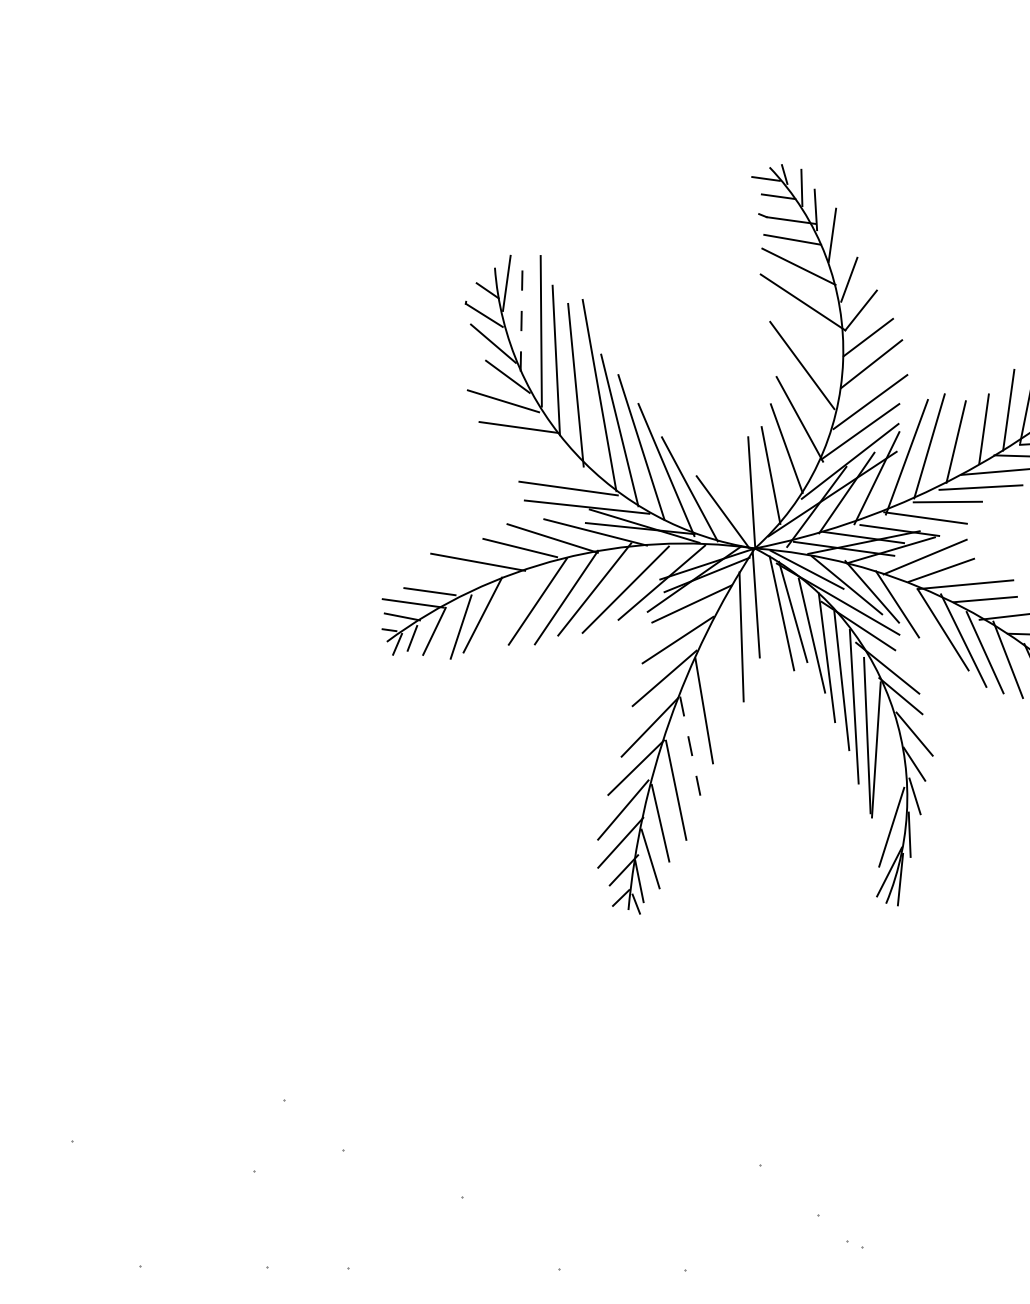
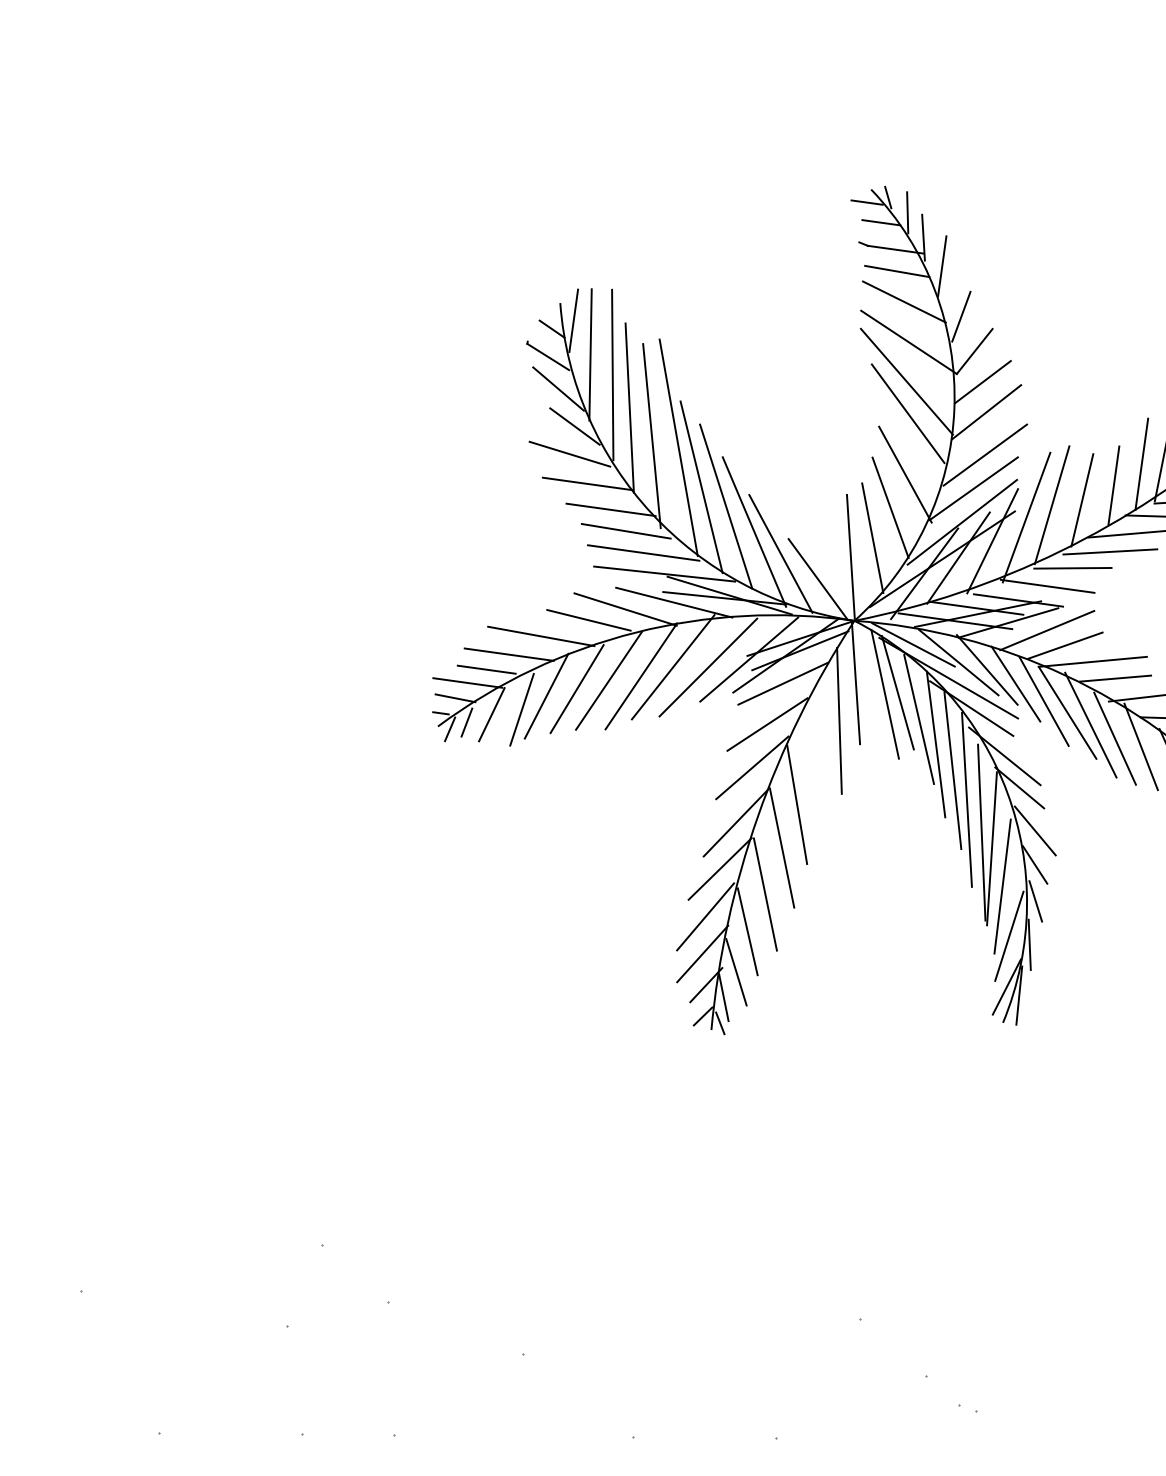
line: (521, 313) -> (590, 354), dashed -> solid
line: (800, 337) -> (906, 382), added
line: (539, 450) -> (610, 509), added
line: (553, 468) -> (626, 530), added
line: (449, 577) -> (508, 653), added
line: (509, 608) -> (576, 688), added
line: (922, 619) -> (1044, 701), added
line: (690, 749) -> (781, 848), dashed -> solid
line: (885, 783) -> (1002, 886), added

